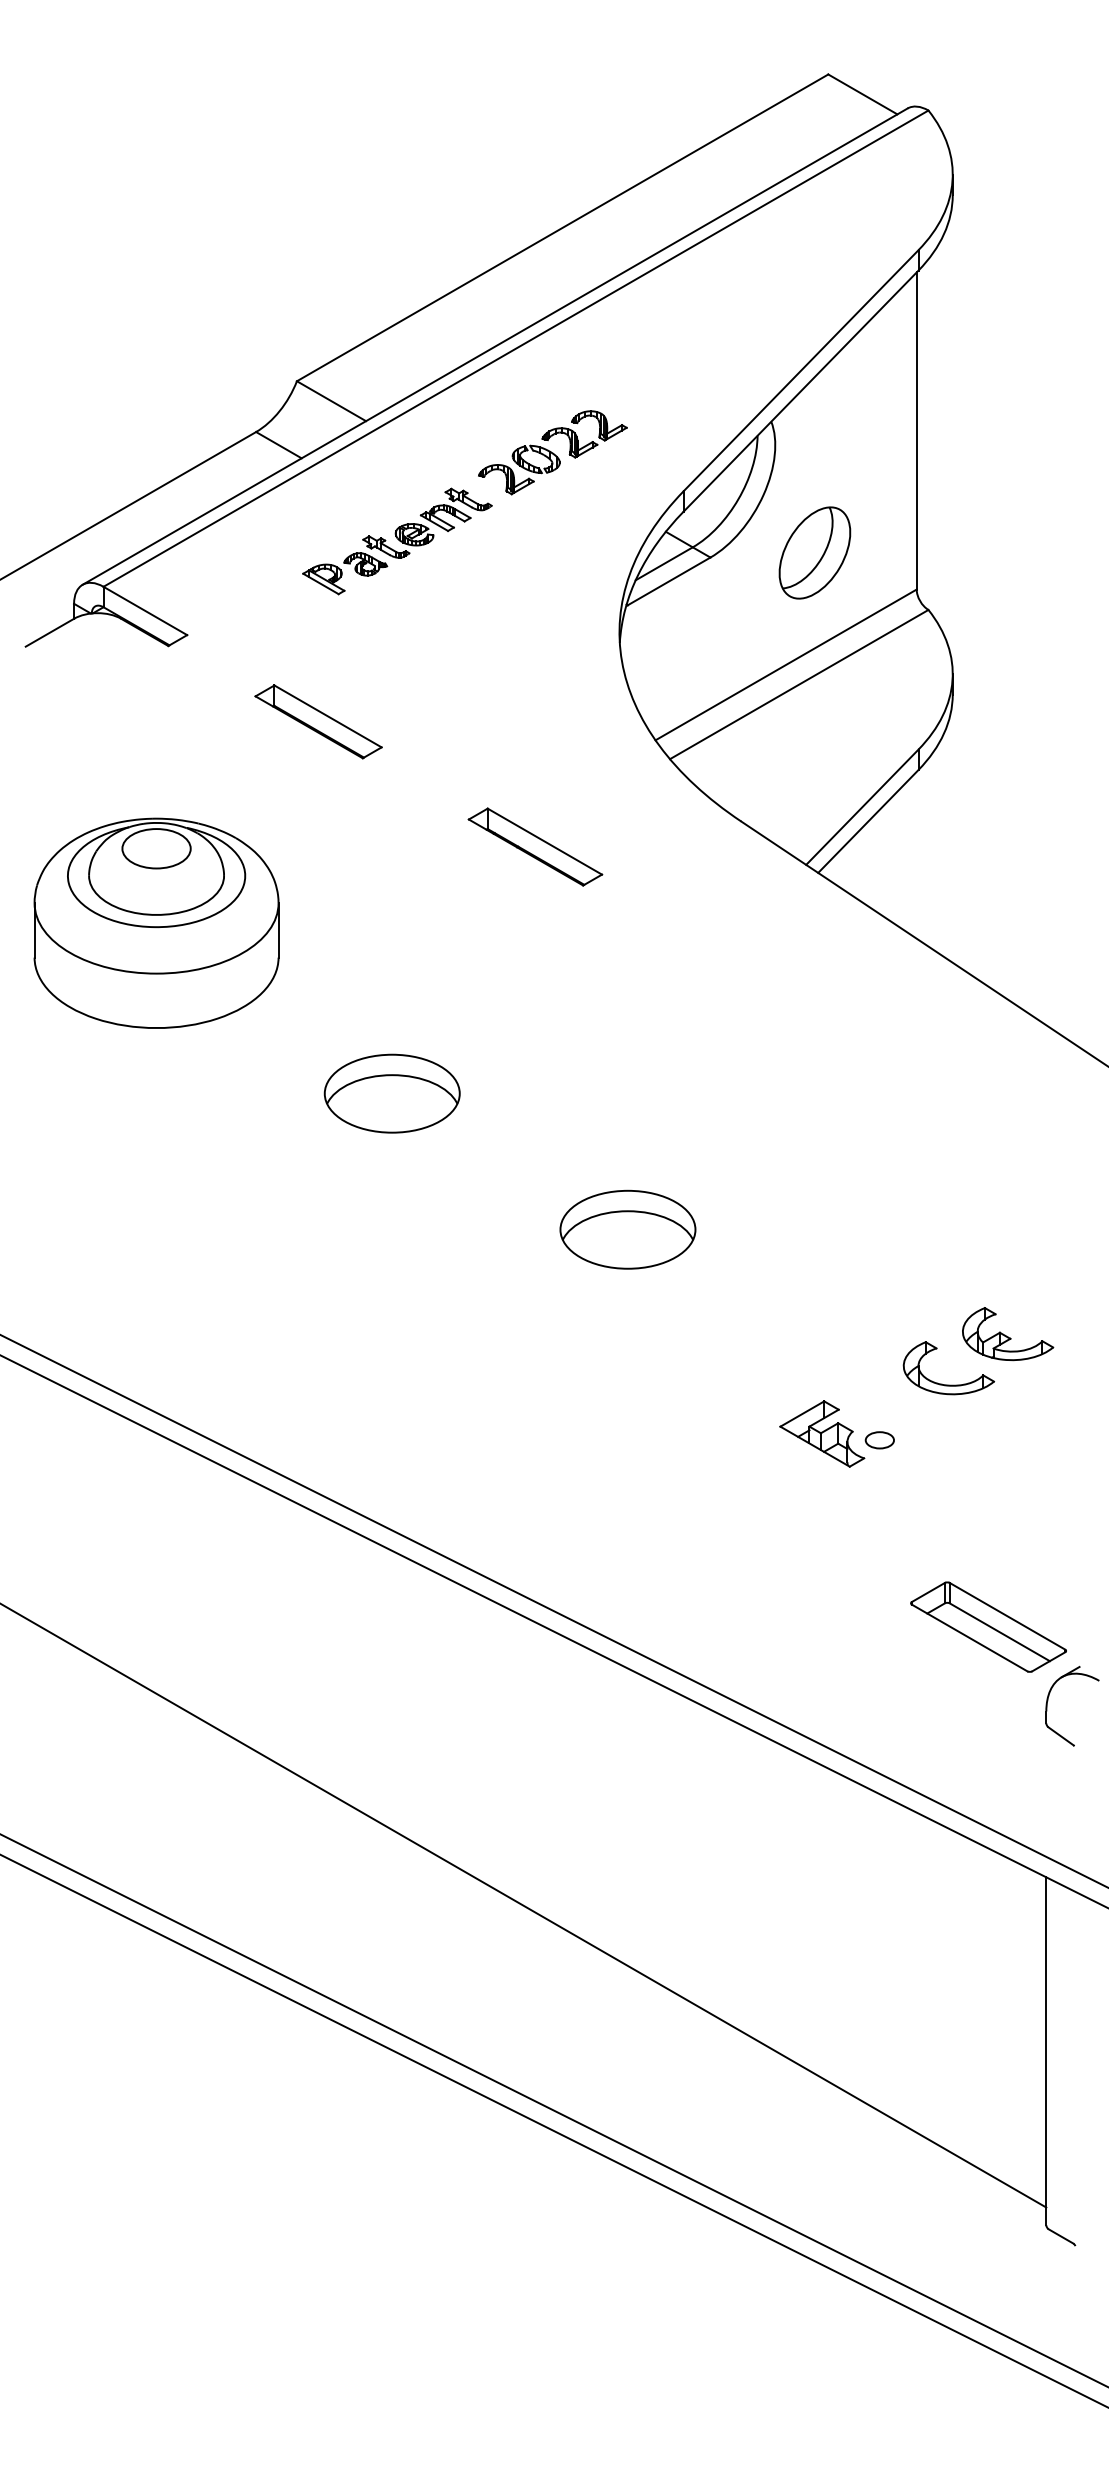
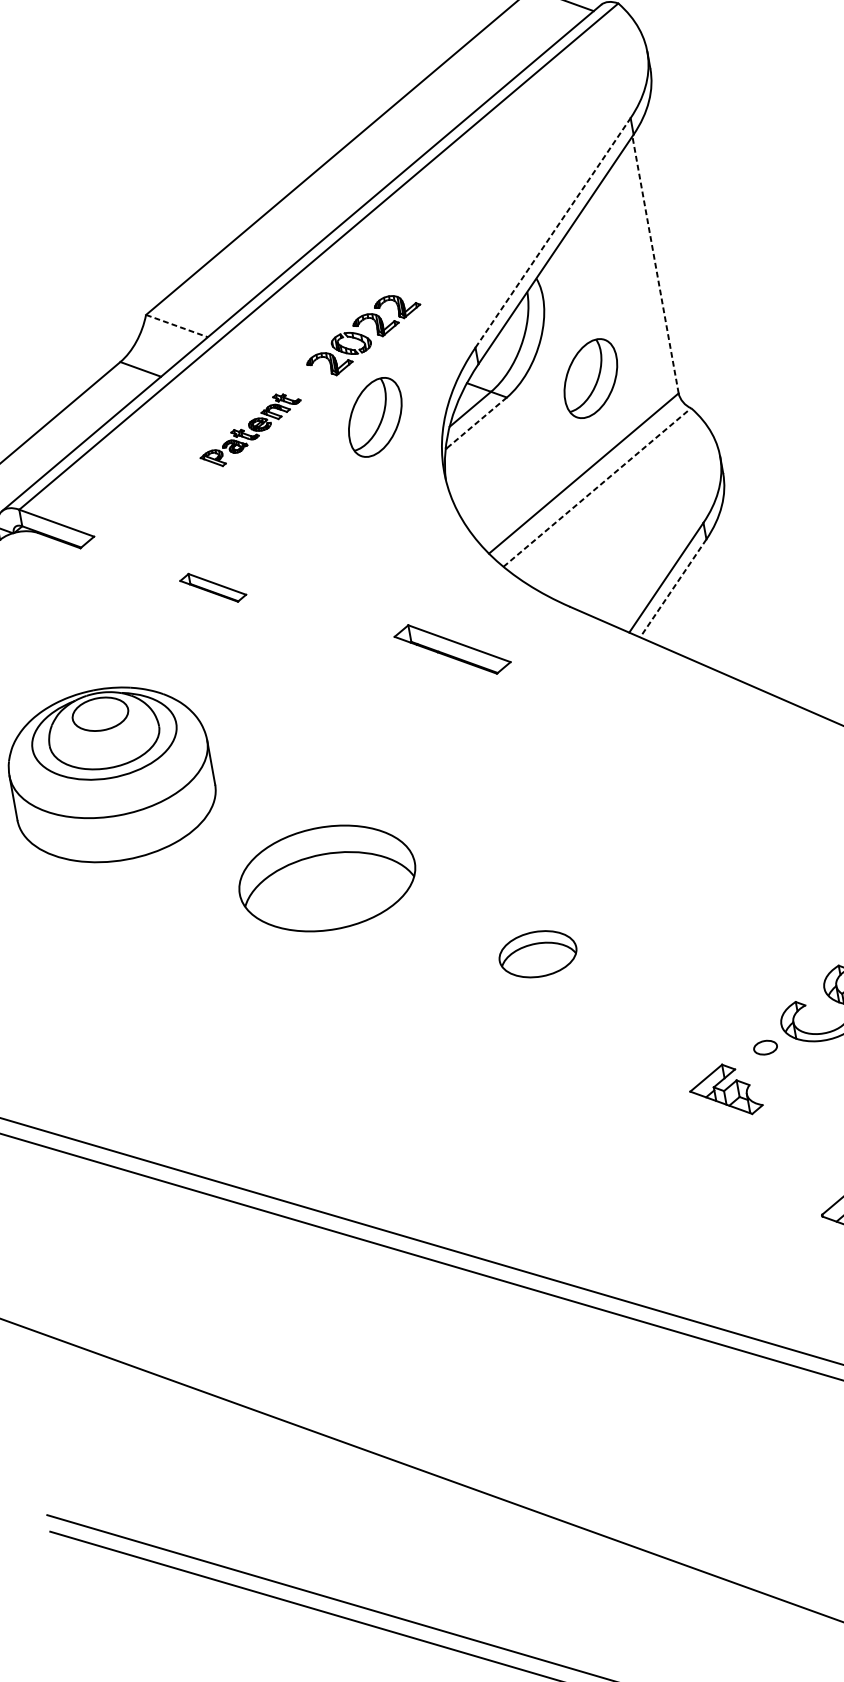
line: (801, 370) -> (553, 232), solid -> dashed
line: (331, 401) -> (177, 326), solid -> dashed
line: (916, 431) -> (655, 265), solid -> dashed
part: (397, 541) -> (250, 430), size x0.7
part: (548, 552) -> (374, 417), added
line: (669, 581) -> (477, 422), solid -> dashed
line: (799, 684) -> (597, 487), solid -> dashed
part: (318, 721) -> (213, 587), size x0.6
line: (868, 821) -> (673, 588), solid -> dashed
part: (535, 846) -> (452, 649), moved
part: (391, 1093) -> (326, 878), size x1.6
part: (627, 1229) -> (537, 954), size x0.7
part: (879, 1440) -> (765, 1047), moved

